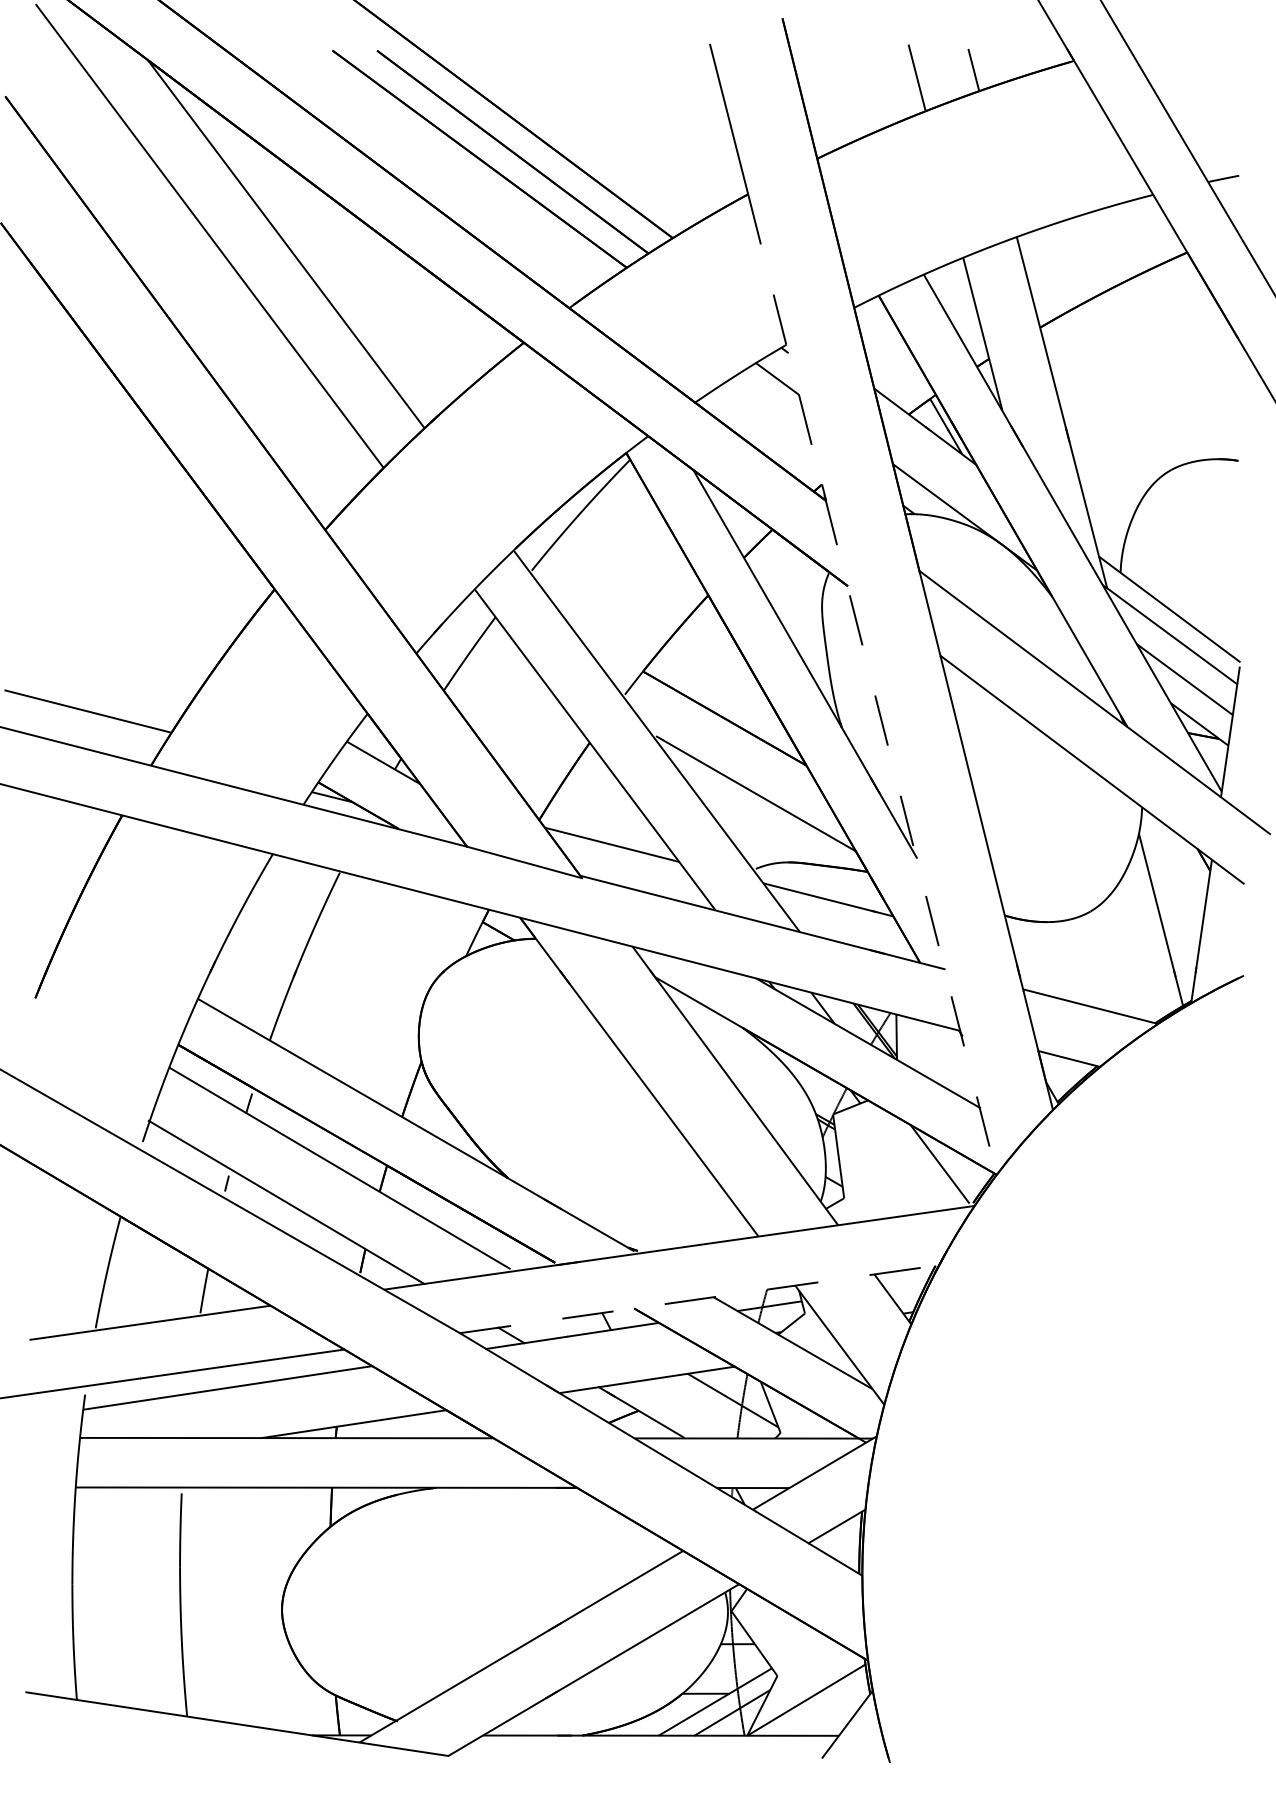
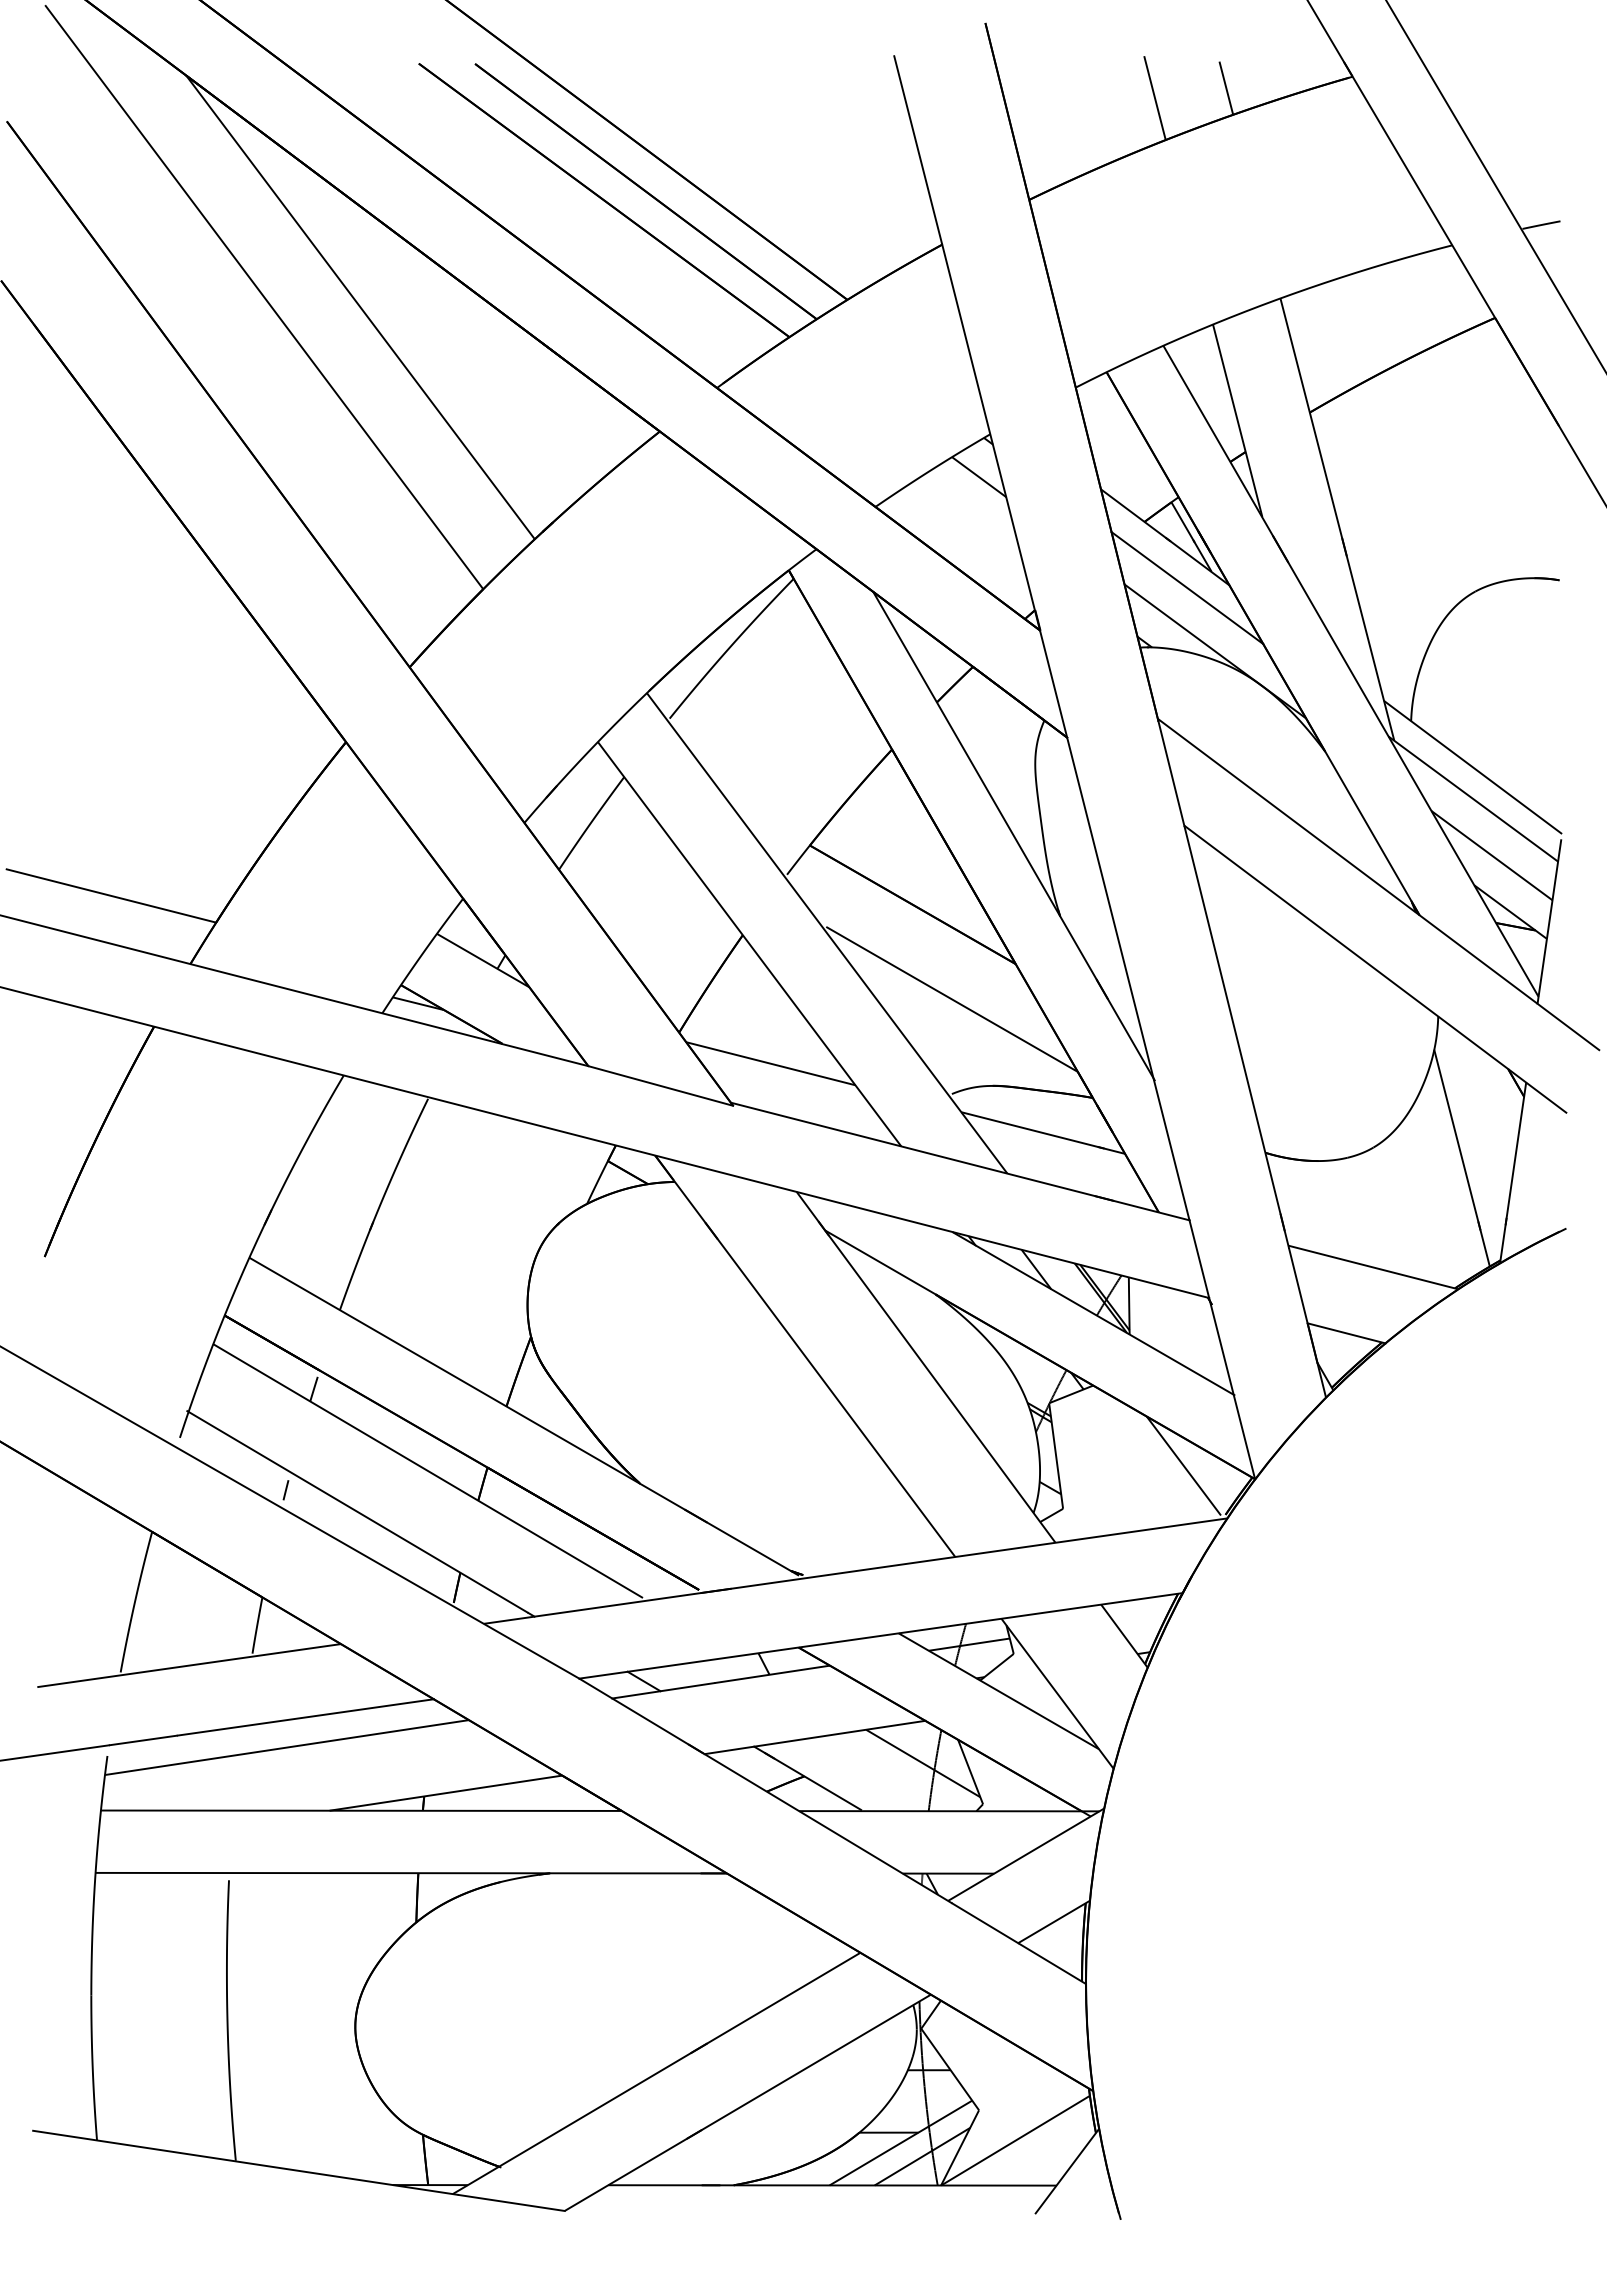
line: (942, 467) -> (1187, 588), added
line: (872, 684) -> (1098, 861), dashed -> solid
line: (699, 1298) -> (881, 1635), dashed -> solid

